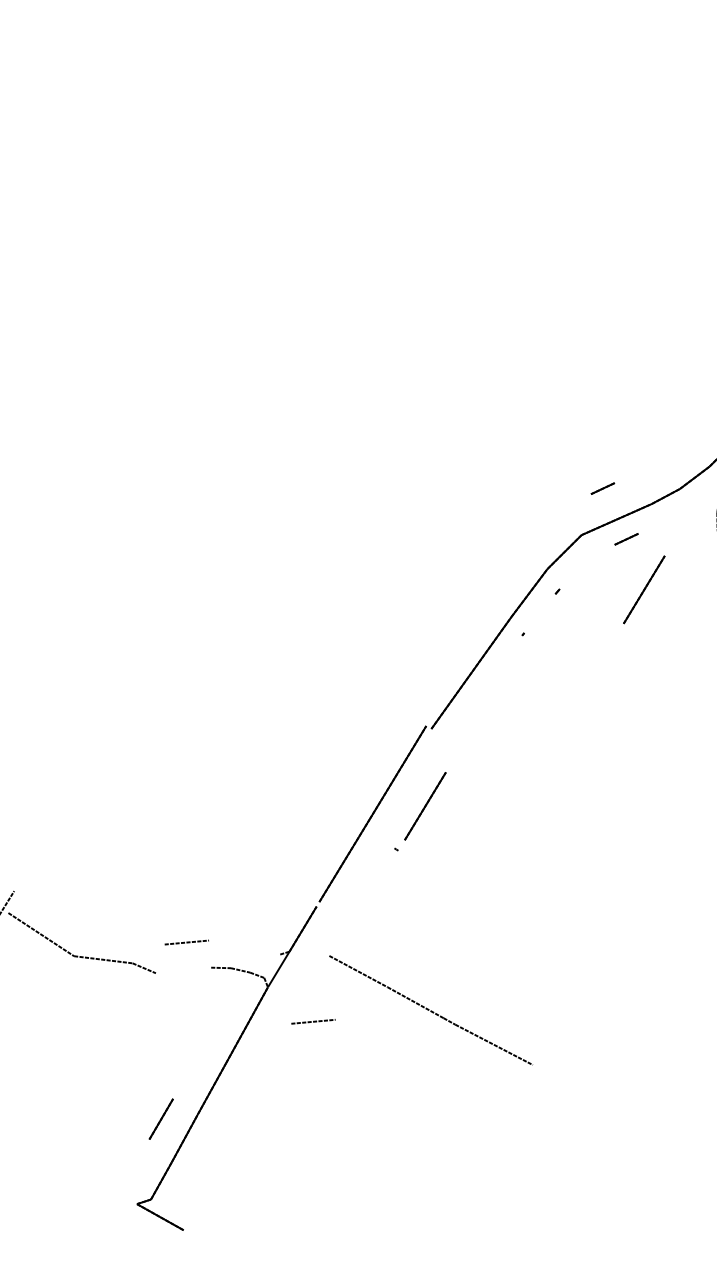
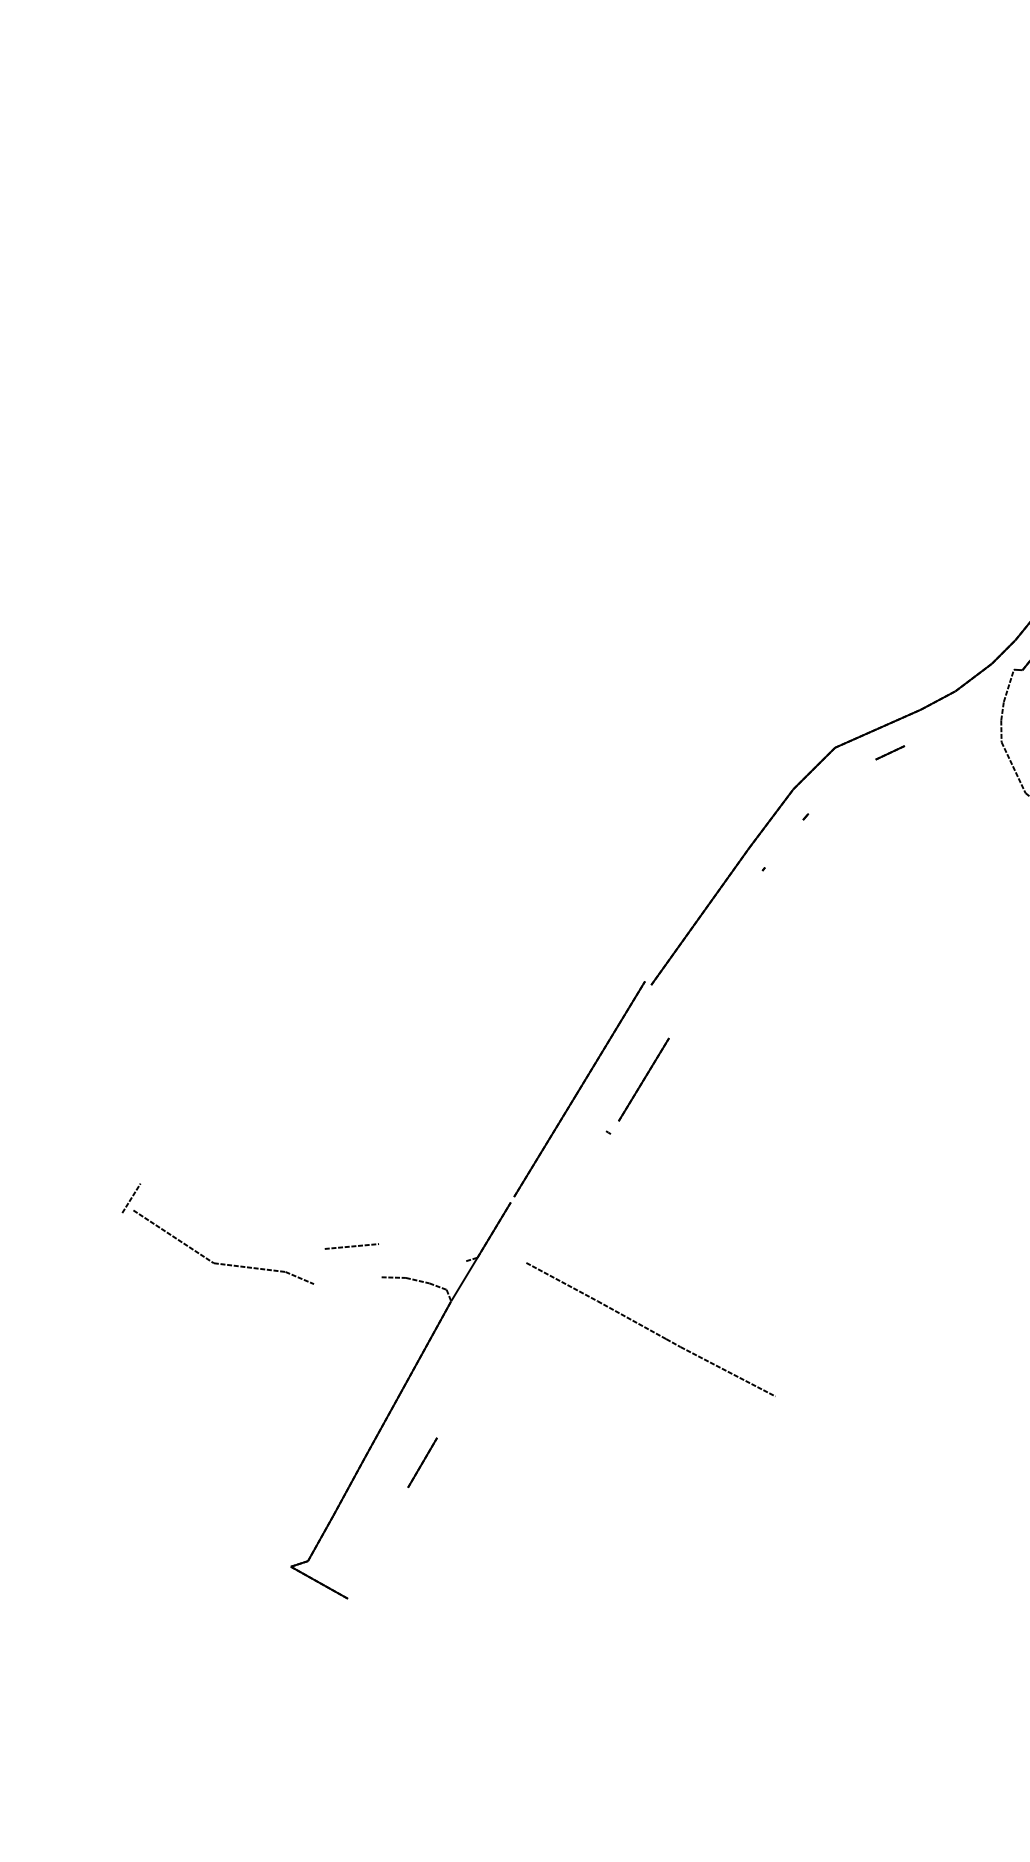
line: (603, 488) -> (861, 690), removed
line: (643, 589) -> (911, 814), removed
line: (313, 1021) -> (506, 1343), removed
line: (161, 1118) -> (422, 1462), moved

